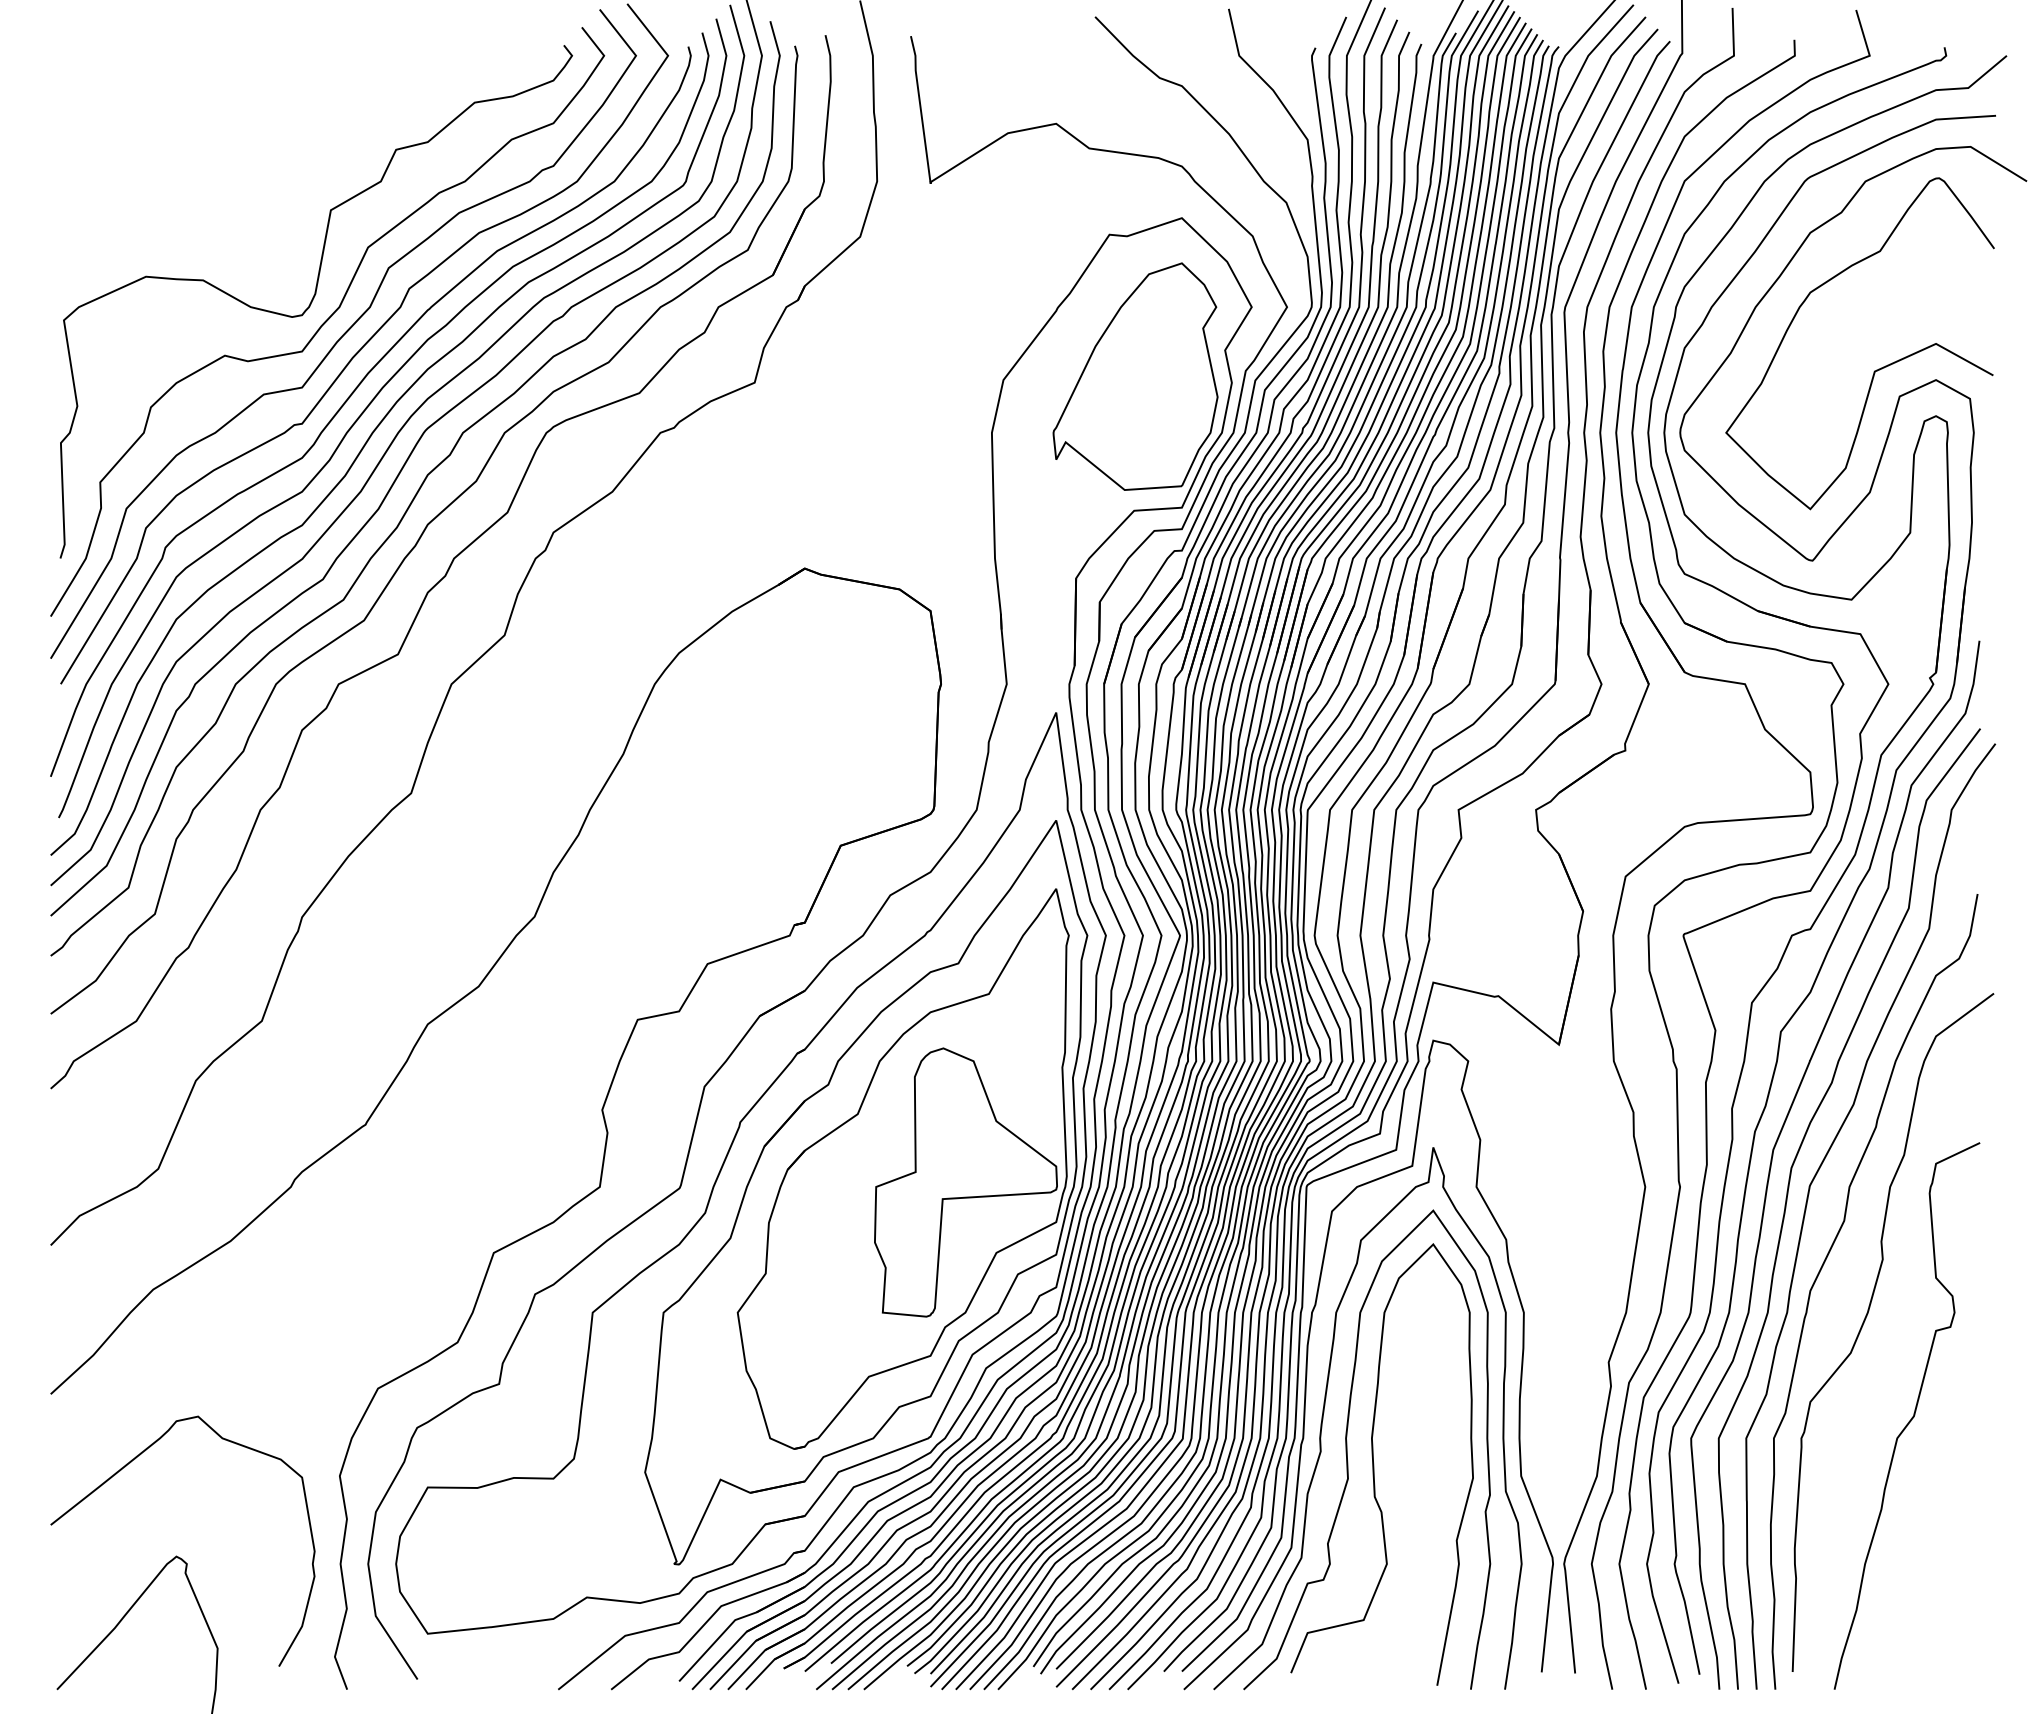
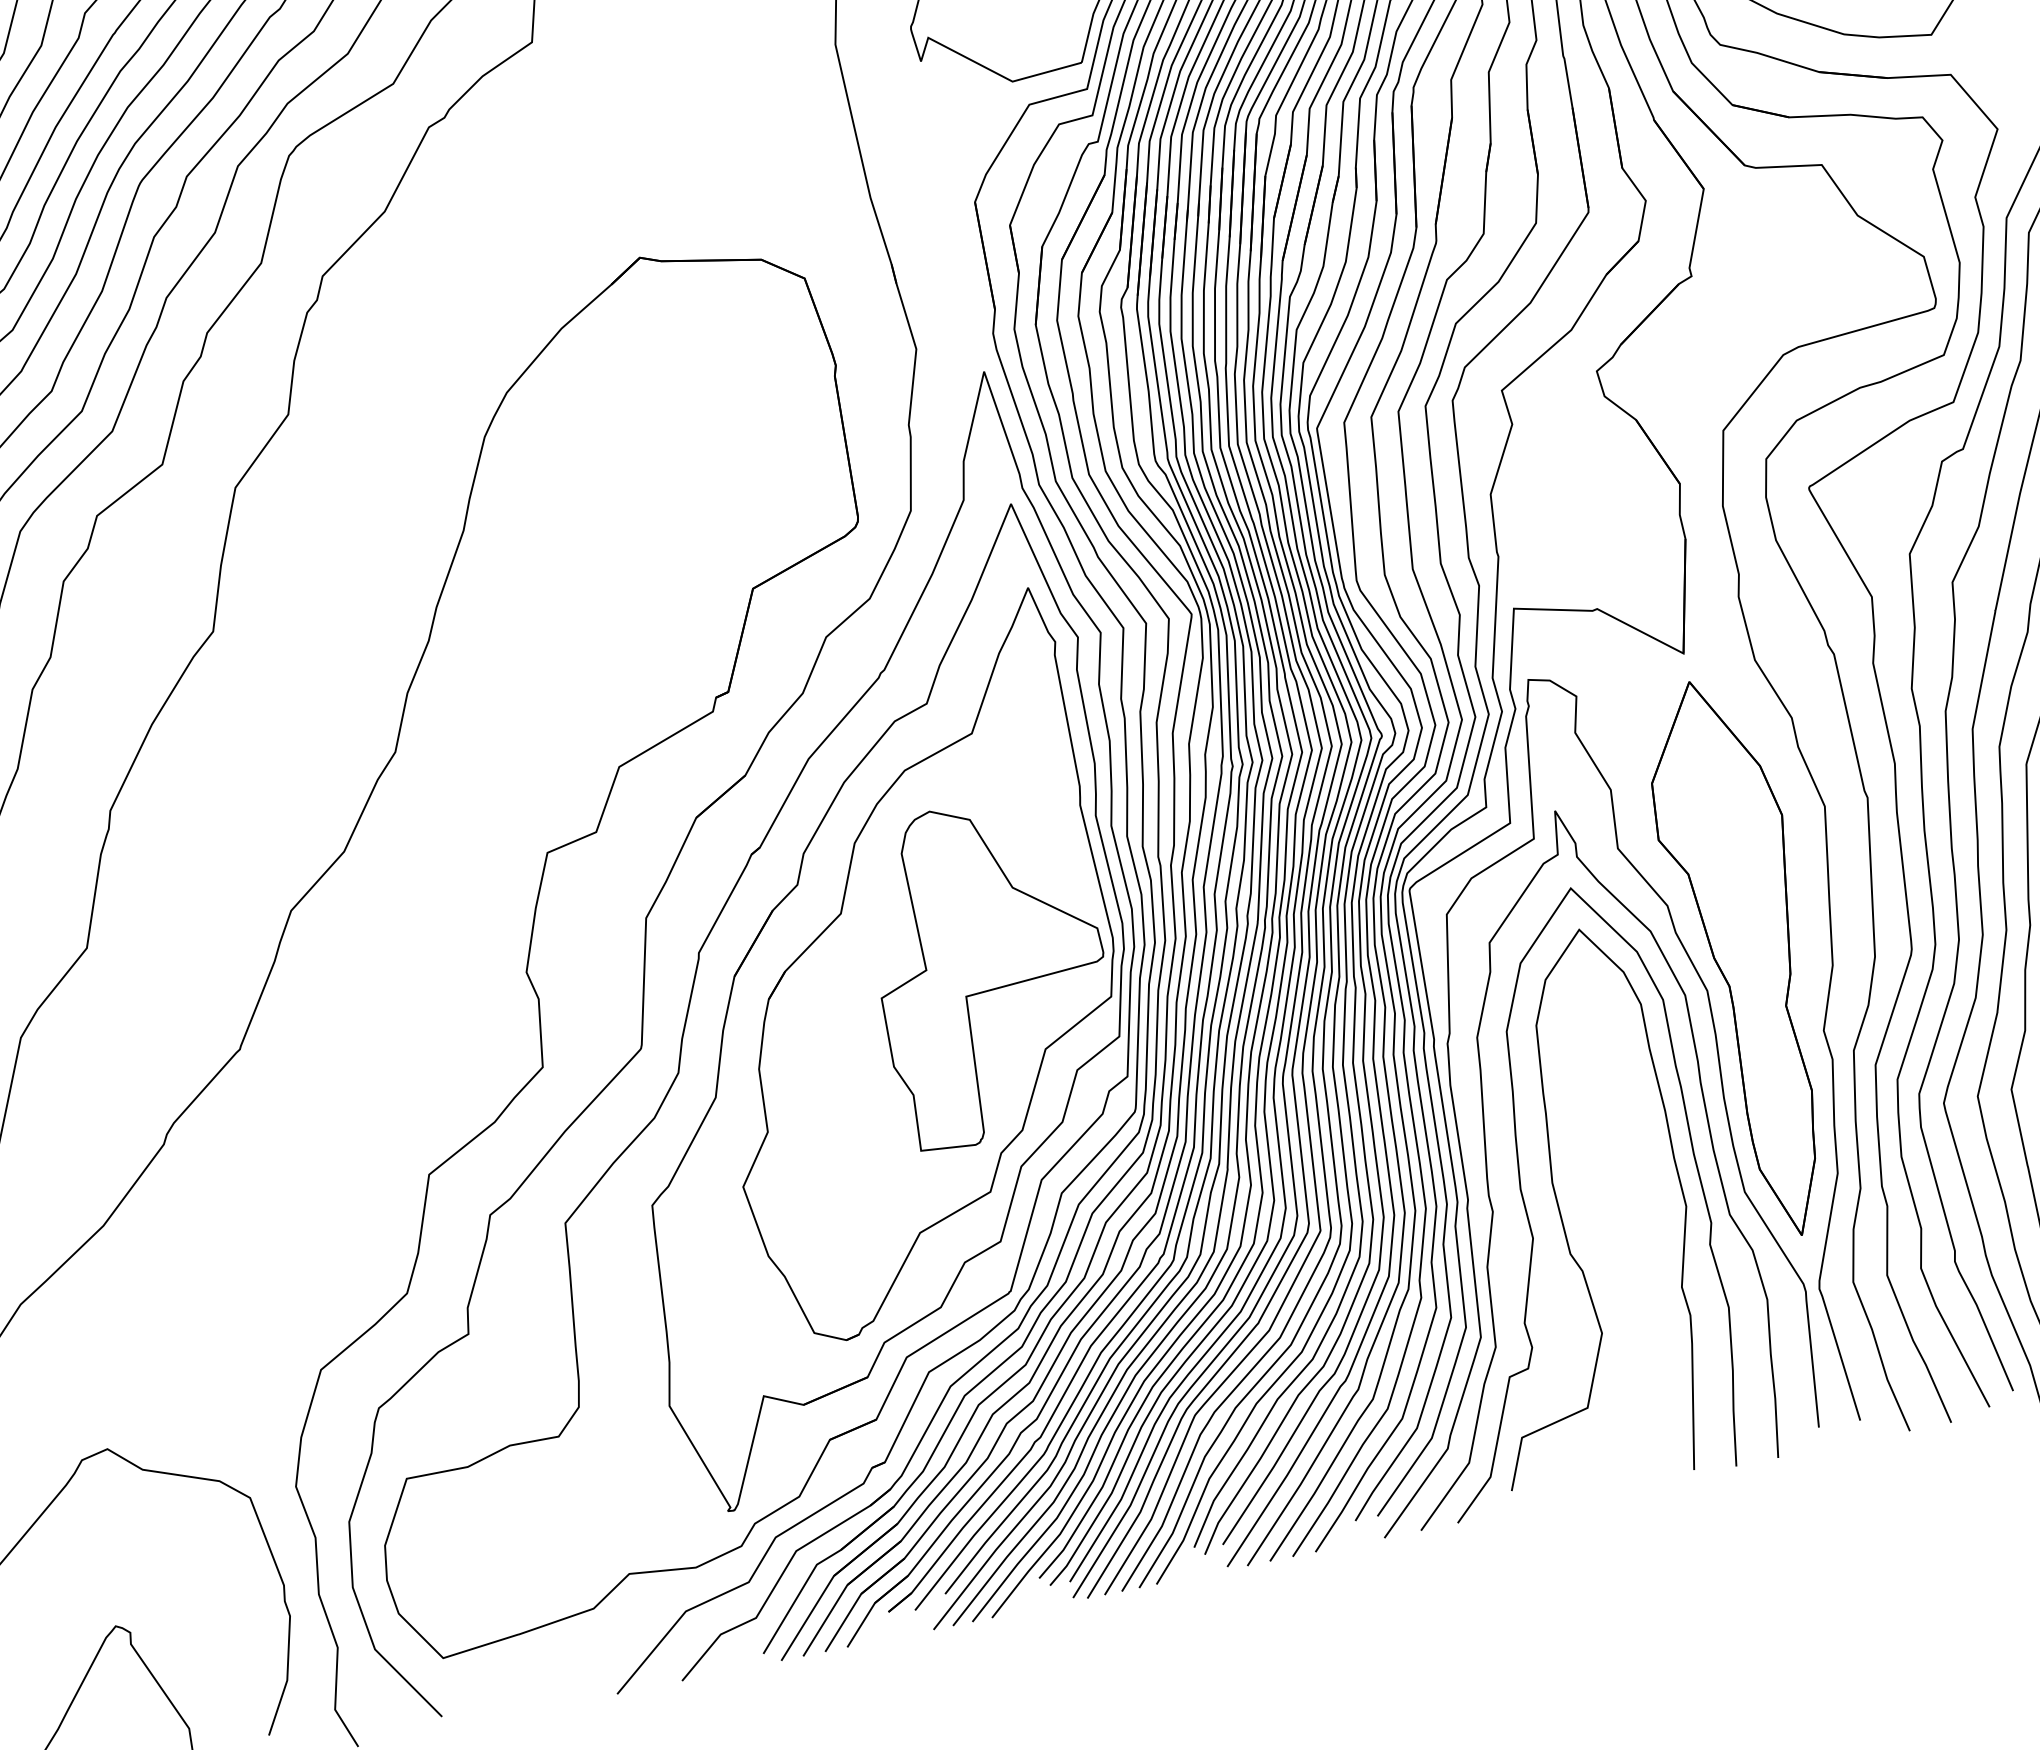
part: (1559, 1293) -> (1746, 958), added

